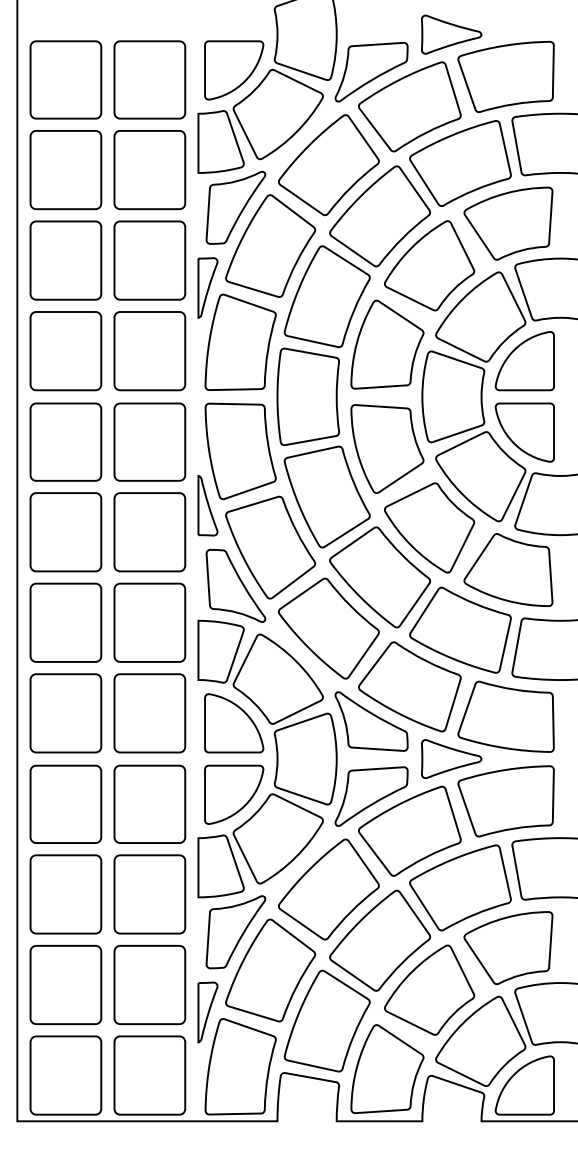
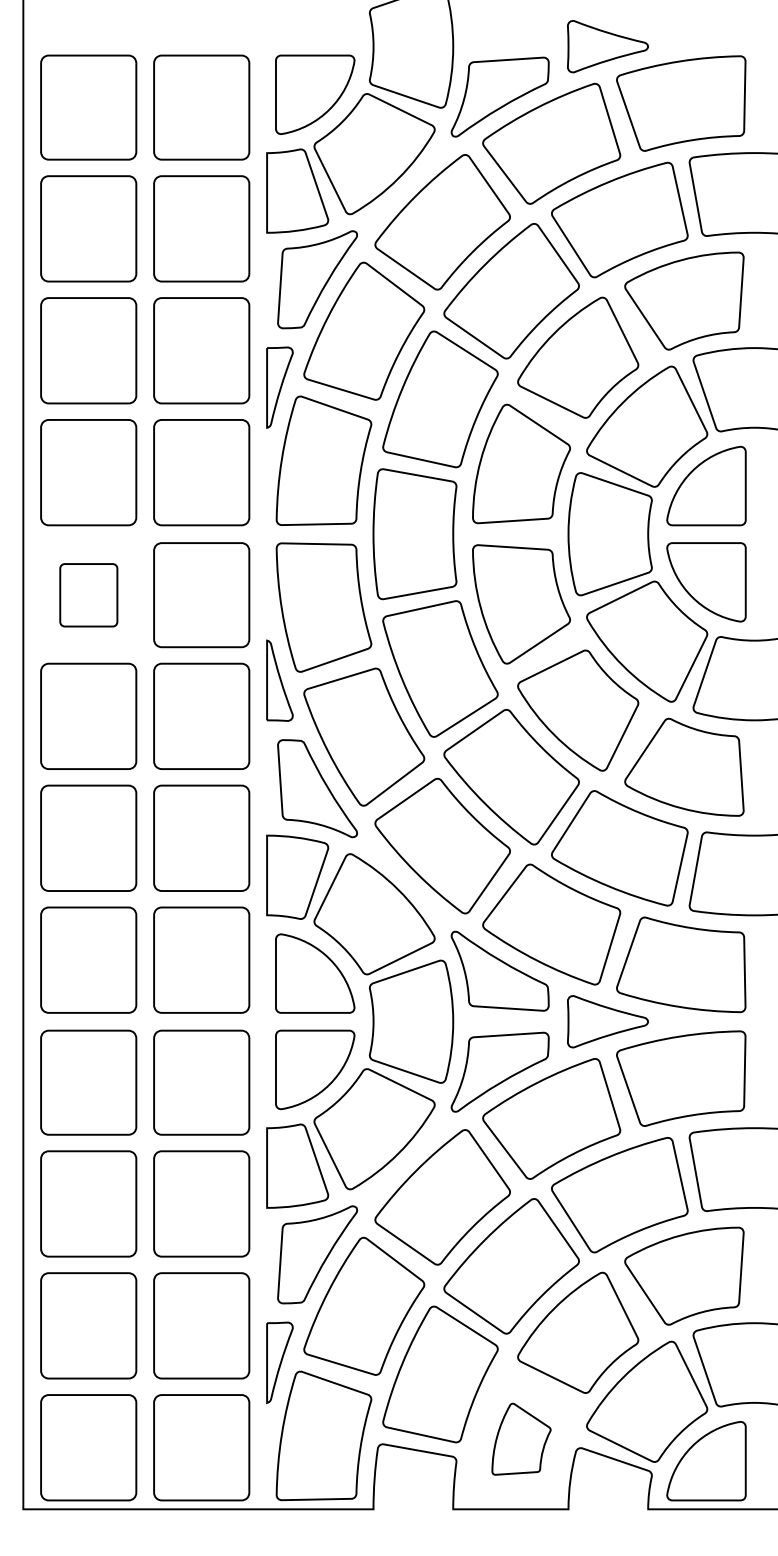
part: (65, 442) -> (88, 595), size x0.6
part: (387, 1069) -> (521, 1439), size x0.6

